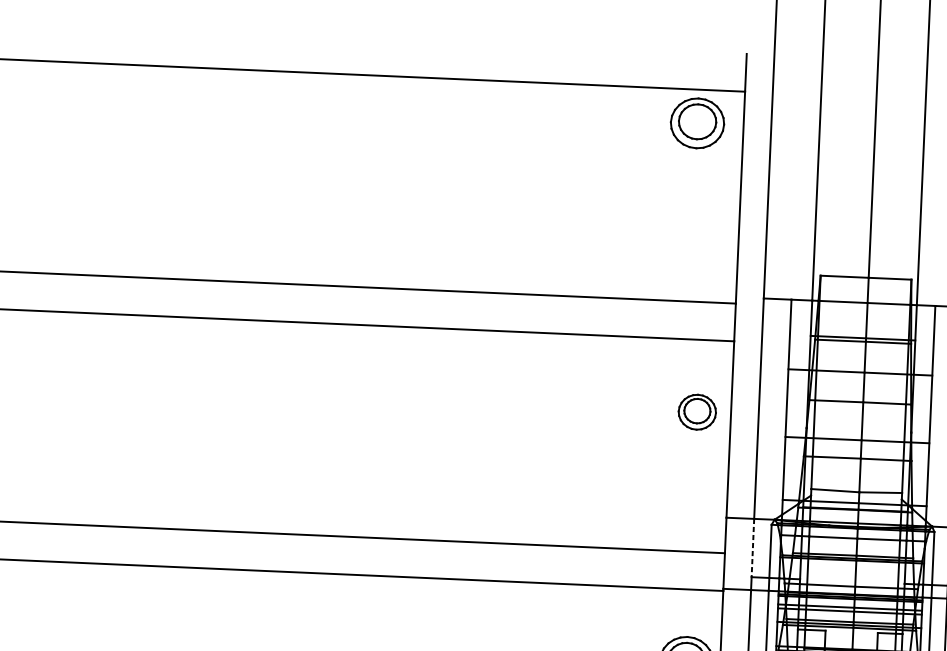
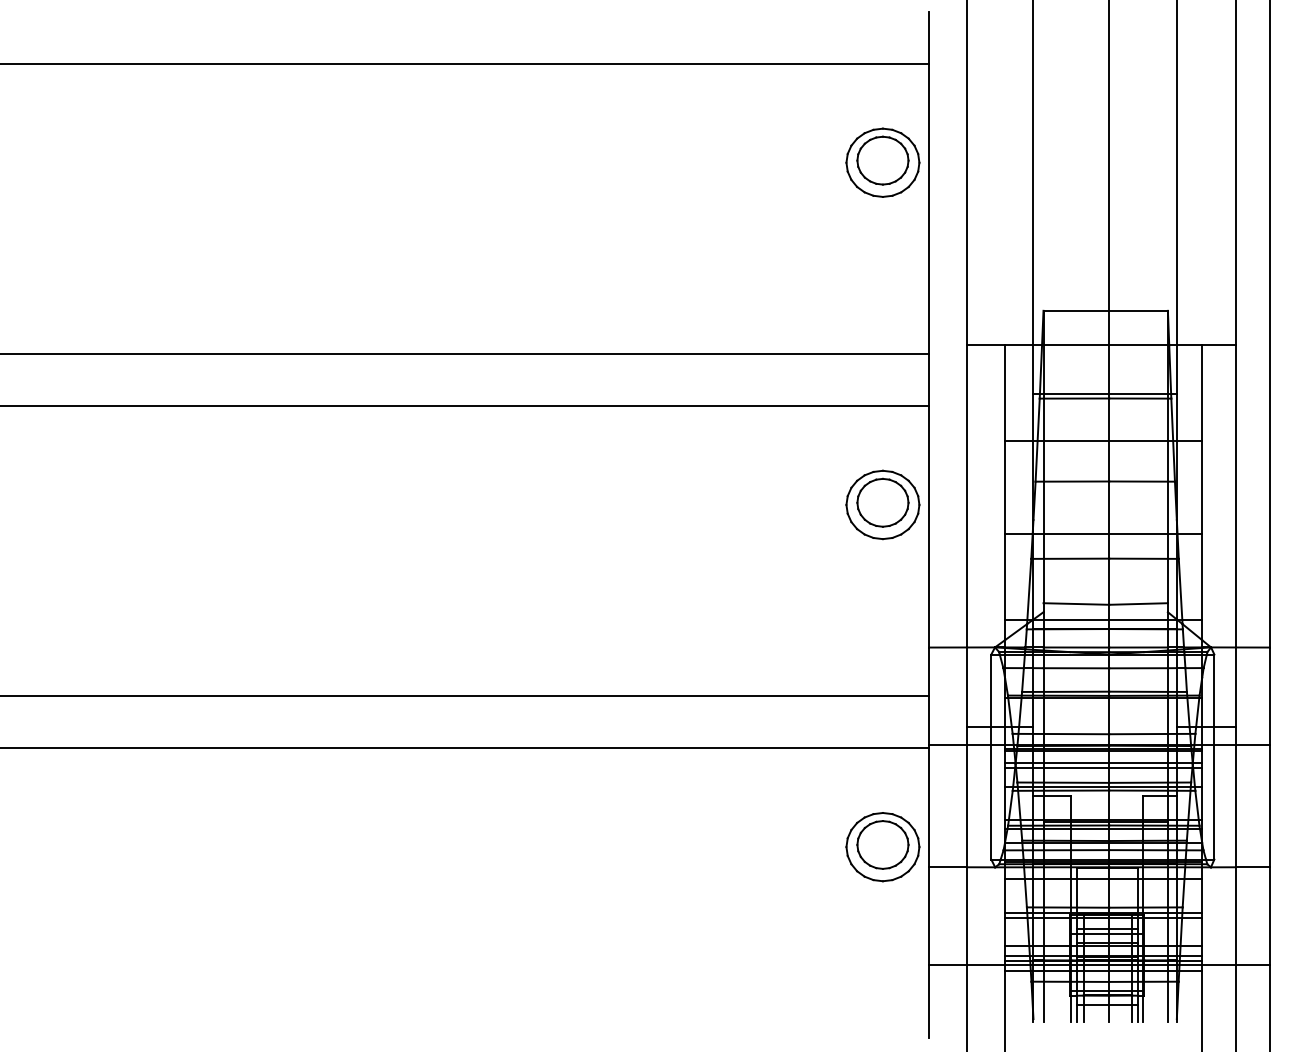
part: (697, 123) -> (882, 162), moved
part: (697, 411) -> (882, 504), size x1.43
line: (753, 548) -> (967, 687), dashed -> solid

